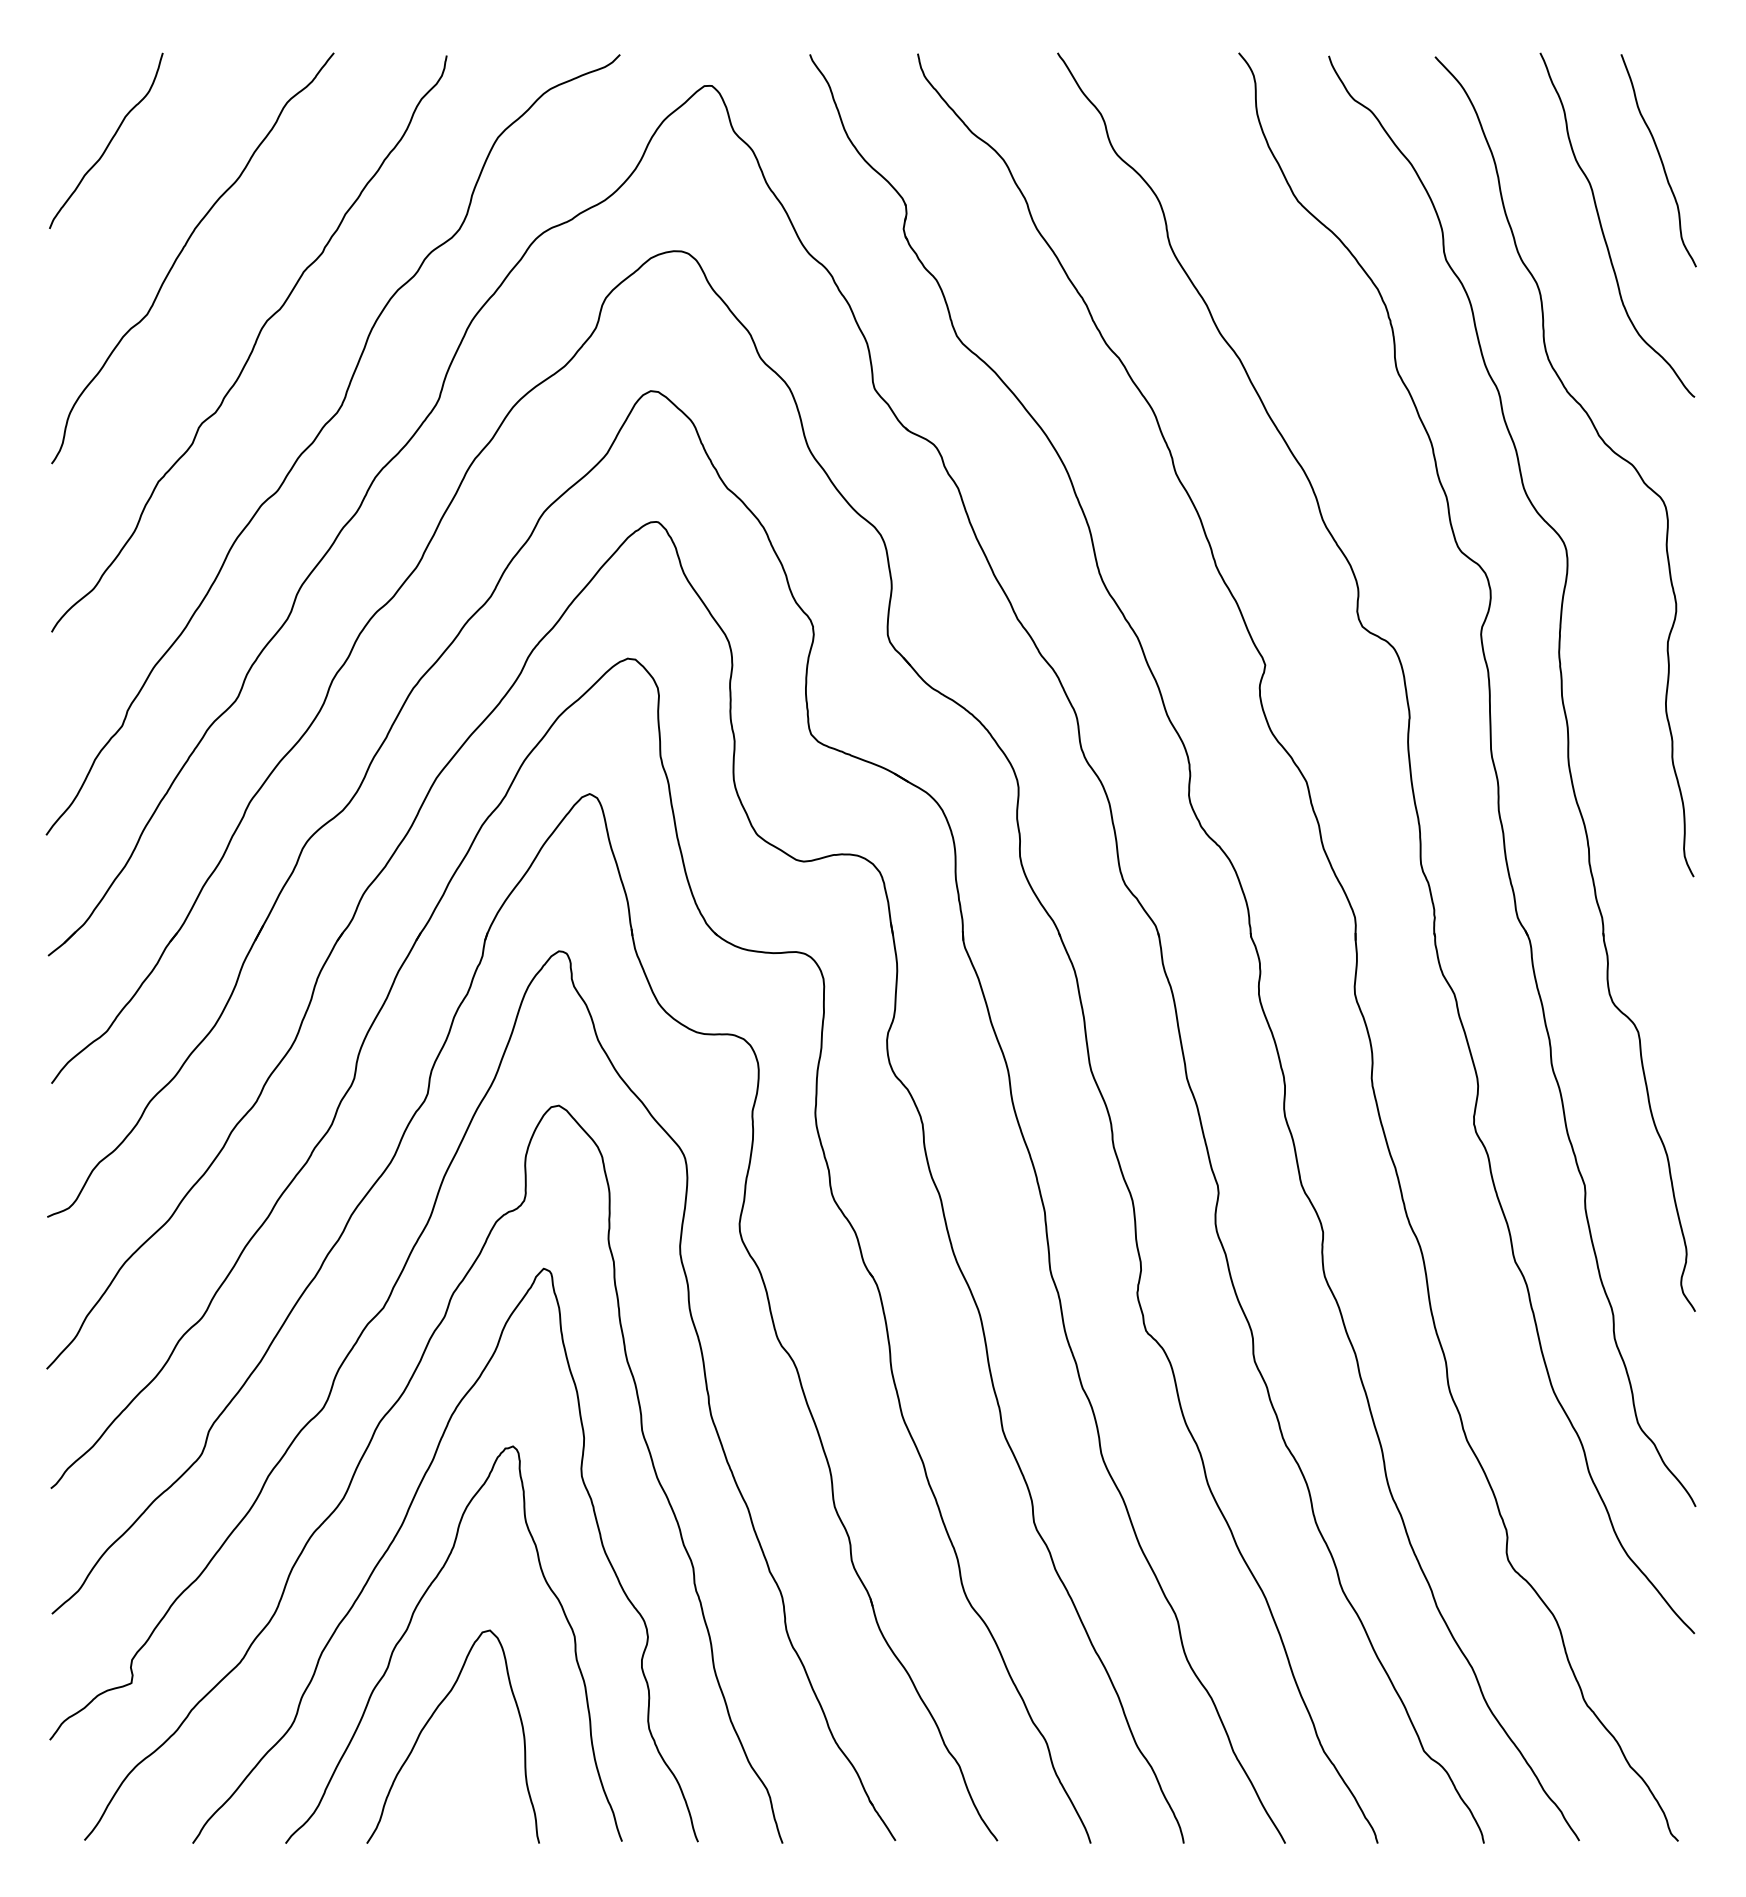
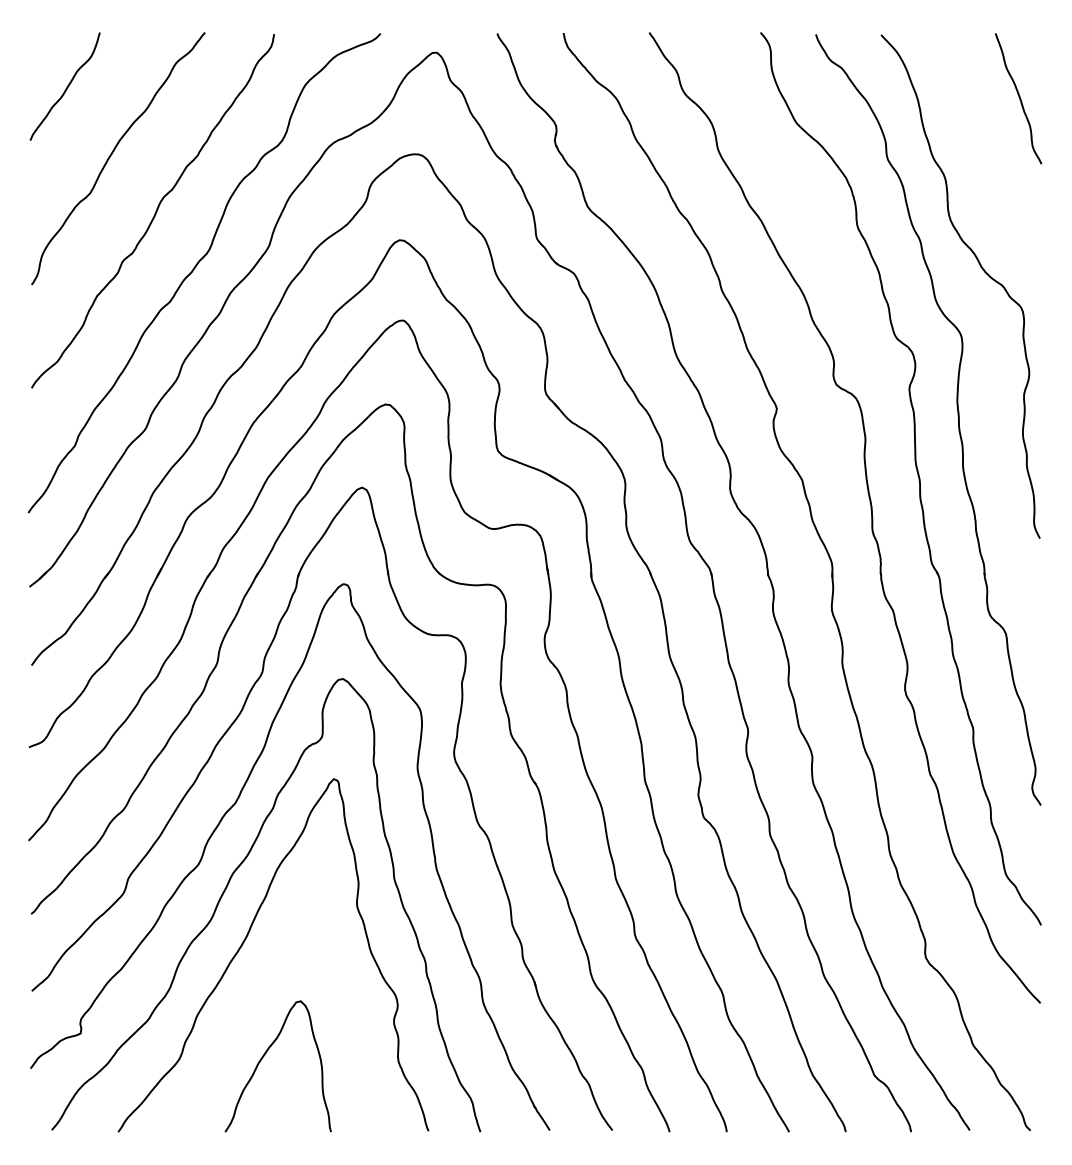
curve: (1603, 227) -> (984, 139), removed
curve: (411, 1624) -> (252, 997), removed

